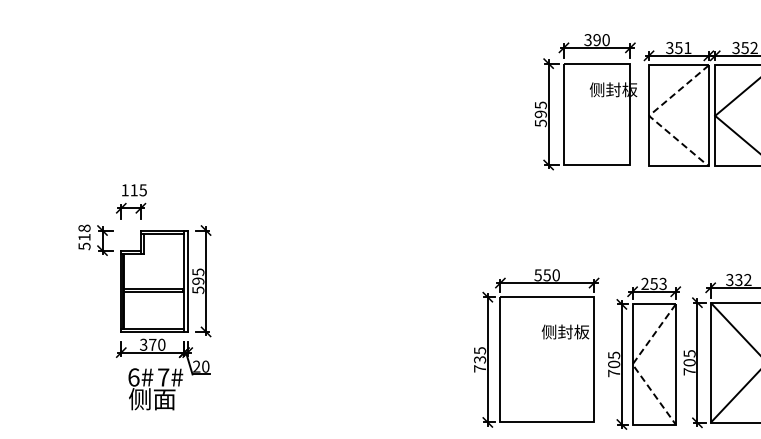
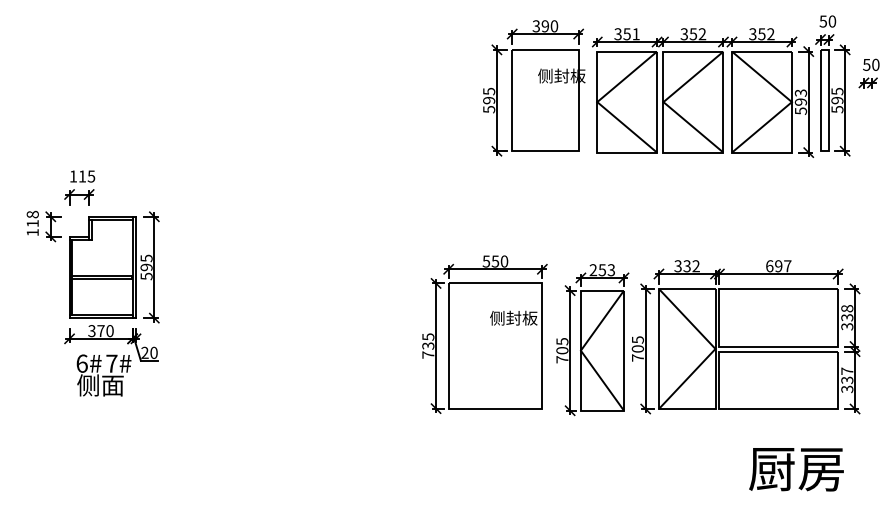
line: (649, 116) -> (597, 102), dashed -> solid
text: (84, 246) -> (32, 232), 518 -> 118
line: (632, 364) -> (580, 350), dashed -> solid

